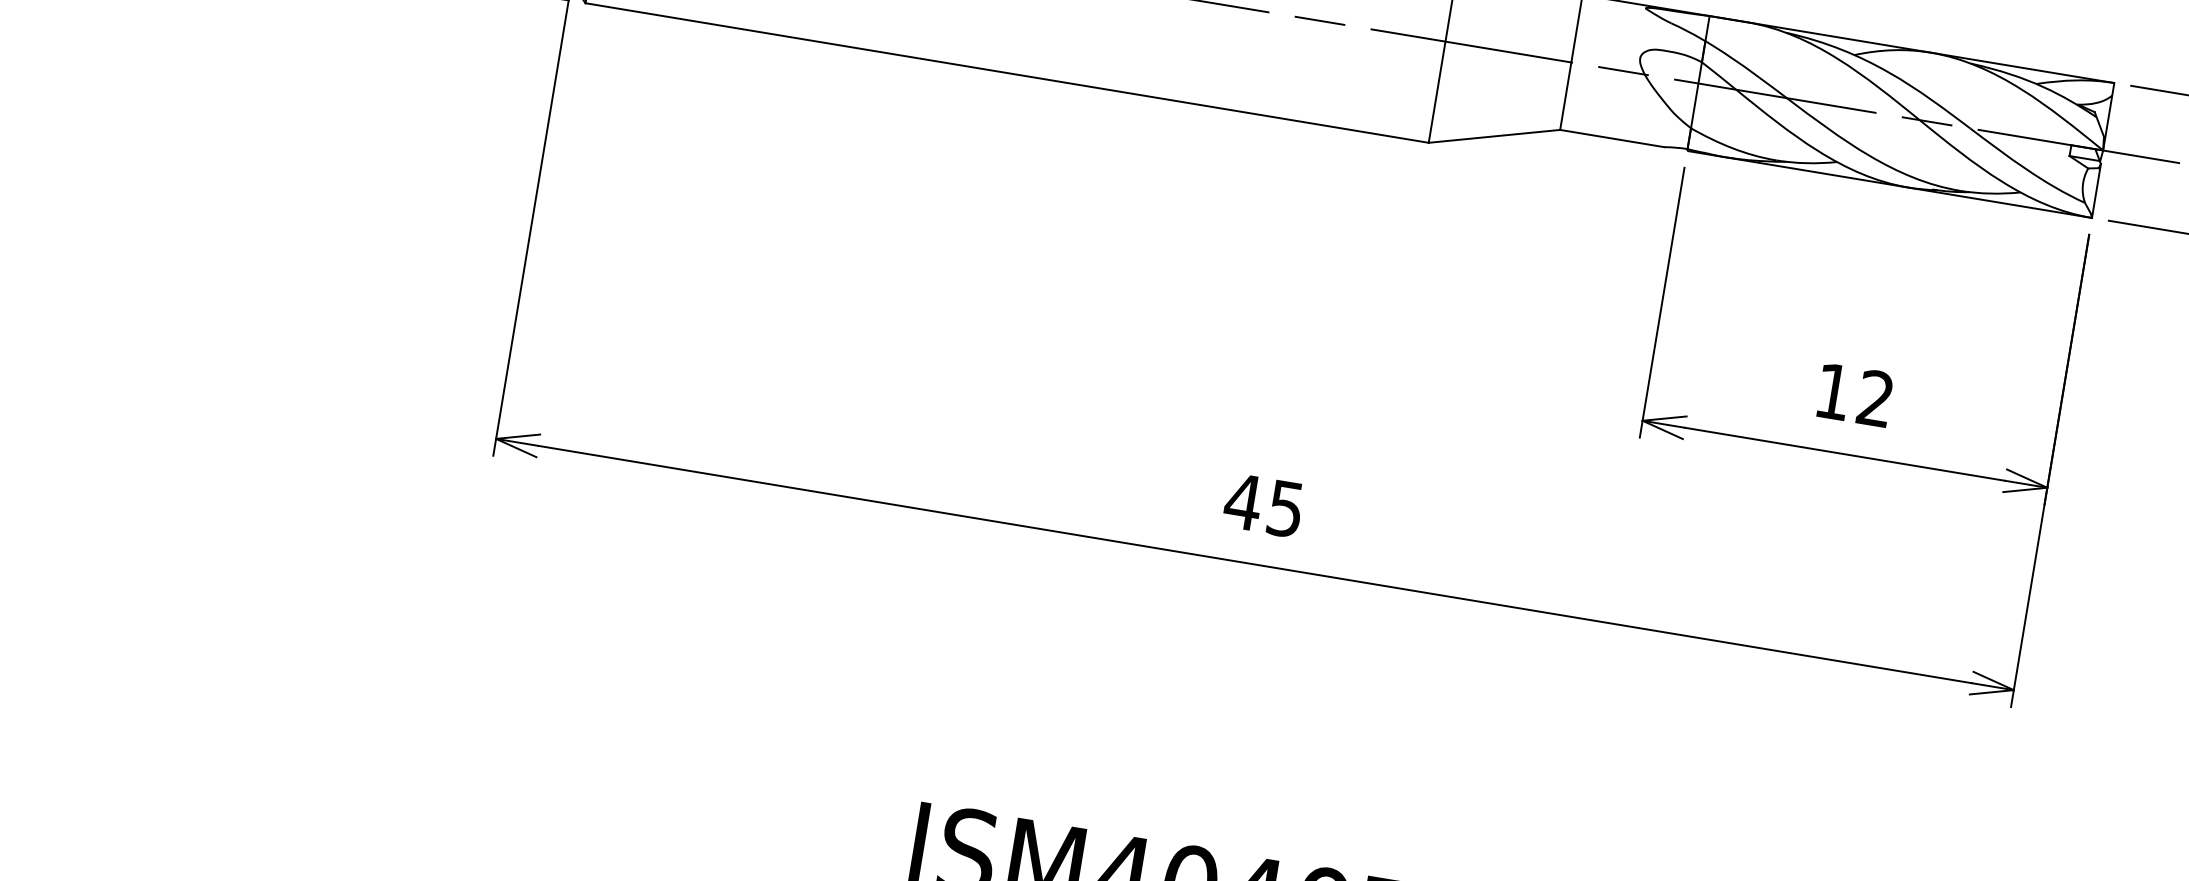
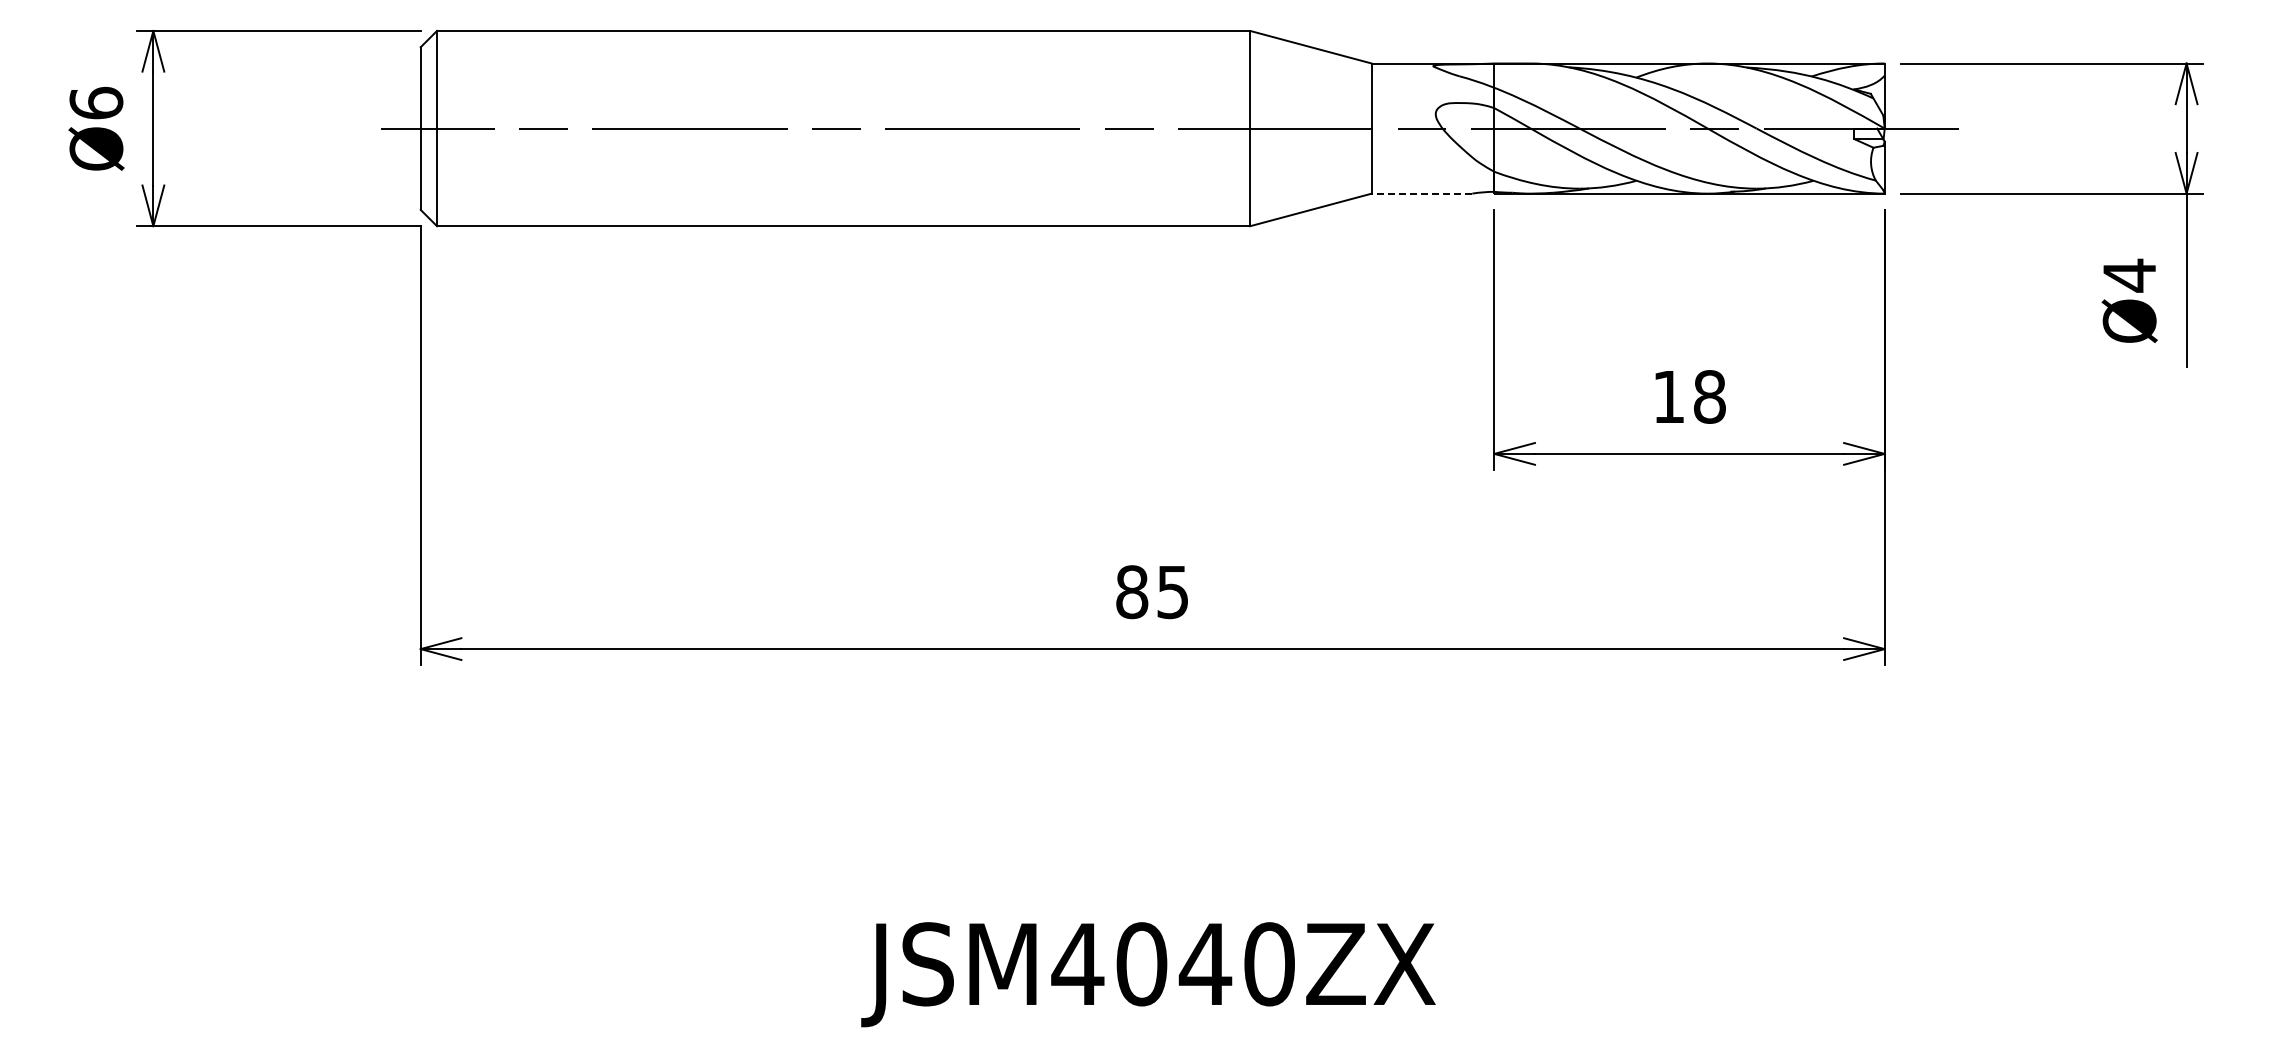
line: (1611, 138) -> (1421, 193), solid -> dashed
text: (1875, 398) -> (1709, 396), 12 -> 18
text: (1243, 502) -> (1132, 592), 45 -> 85

